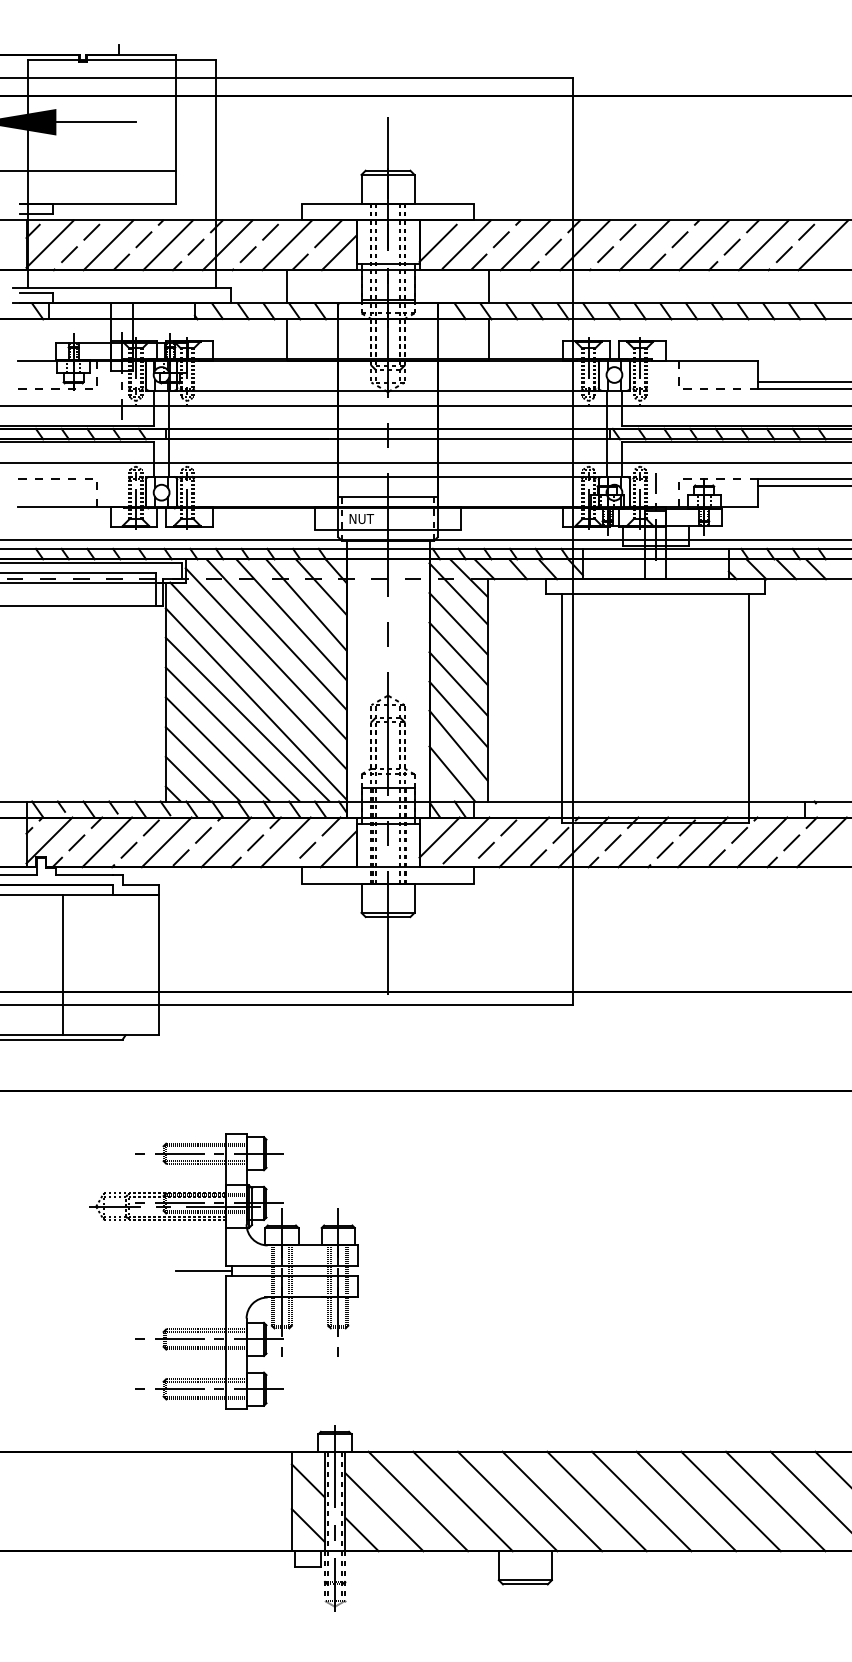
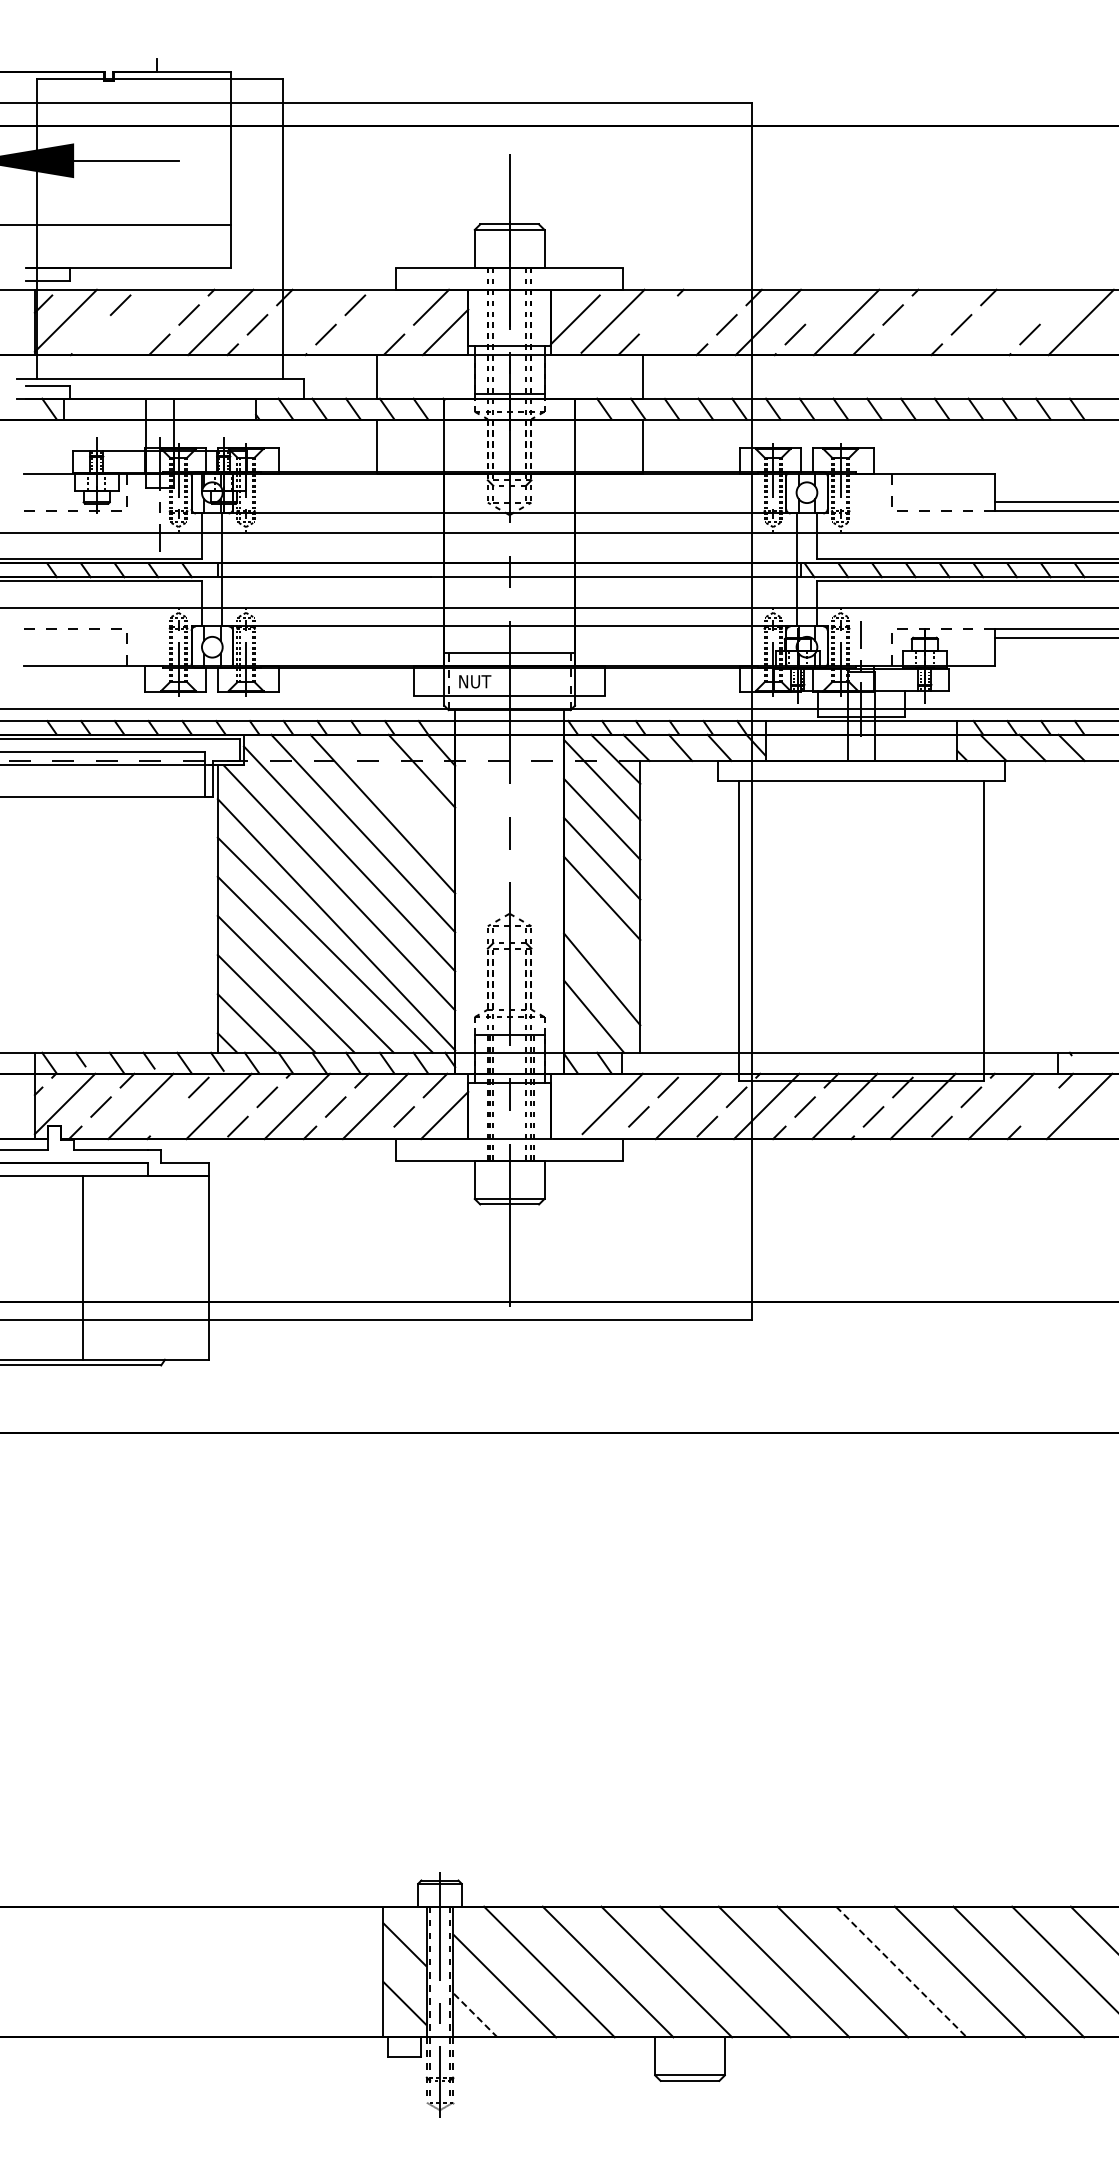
line: (627, 232) -> (824, 305), removed
line: (806, 232) -> (1059, 305), removed
line: (501, 239) -> (658, 314), removed
line: (108, 245) -> (142, 322), removed
line: (227, 245) -> (298, 322), removed
line: (286, 245) -> (376, 322), removed
line: (524, 245) -> (689, 322), removed
line: (703, 245) -> (924, 322), removed
line: (763, 245) -> (1002, 322), removed
line: (69, 254) -> (91, 334), removed
line: (306, 604) -> (402, 794), removed
line: (458, 714) -> (602, 938), removed
line: (439, 837) -> (577, 1099), removed
line: (791, 842) -> (1039, 1106), removed
line: (129, 850) -> (169, 1116), removed
part: (223, 1271) -> (293, 1669), removed
line: (686, 1501) -> (901, 1972), solid -> dashed
line: (362, 1534) -> (475, 2015), solid -> dashed

